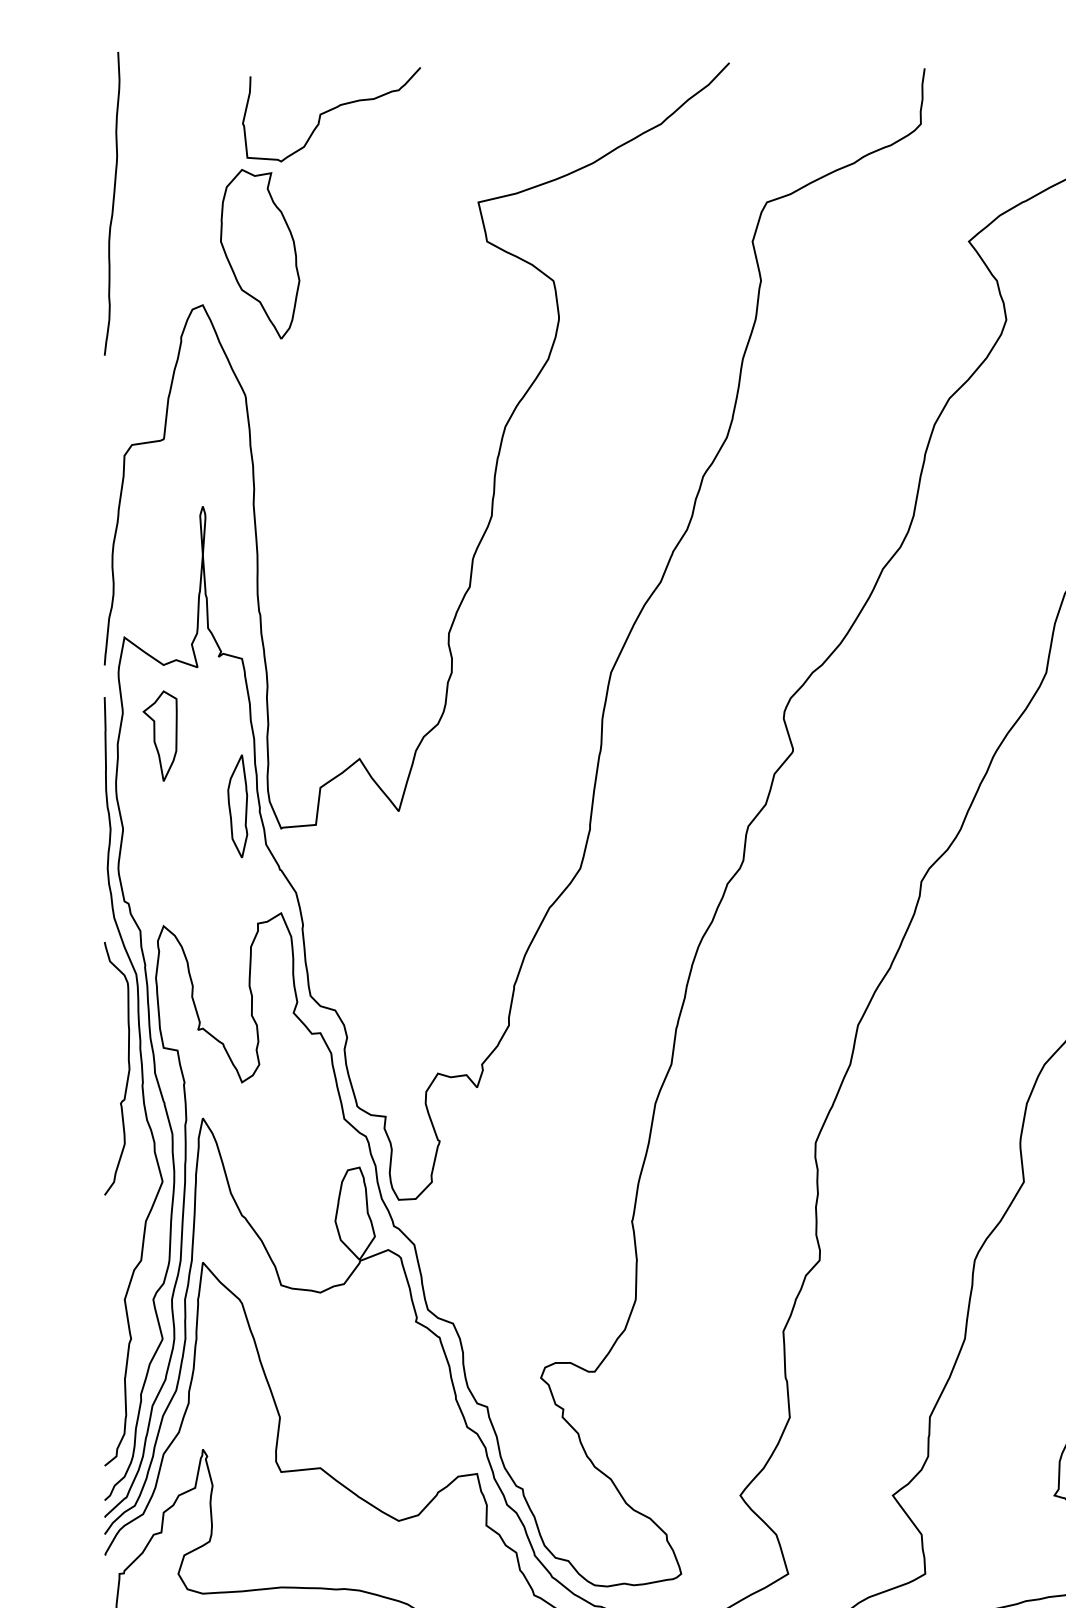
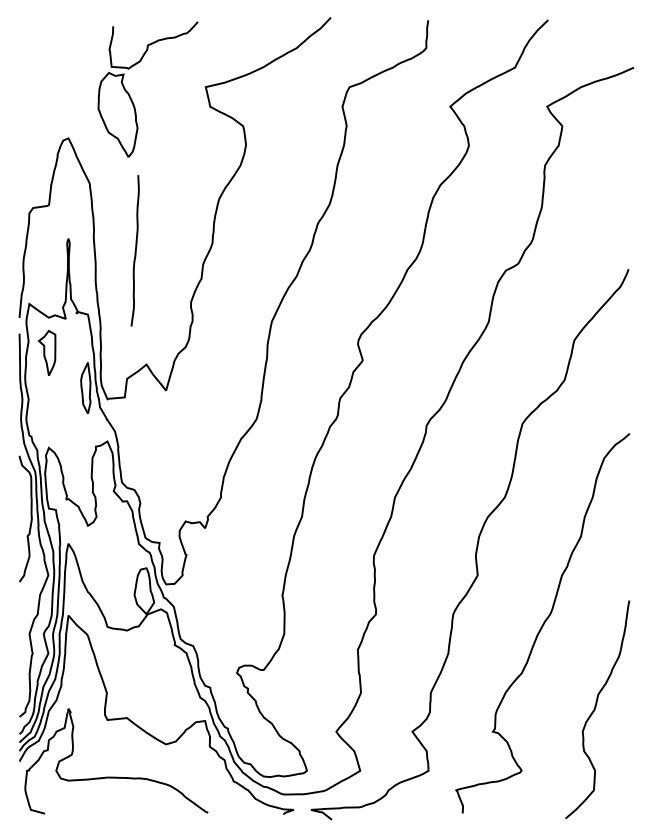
curve: (112, 203) -> (135, 250), moved
part: (287, 219) -> (131, 97), moved

